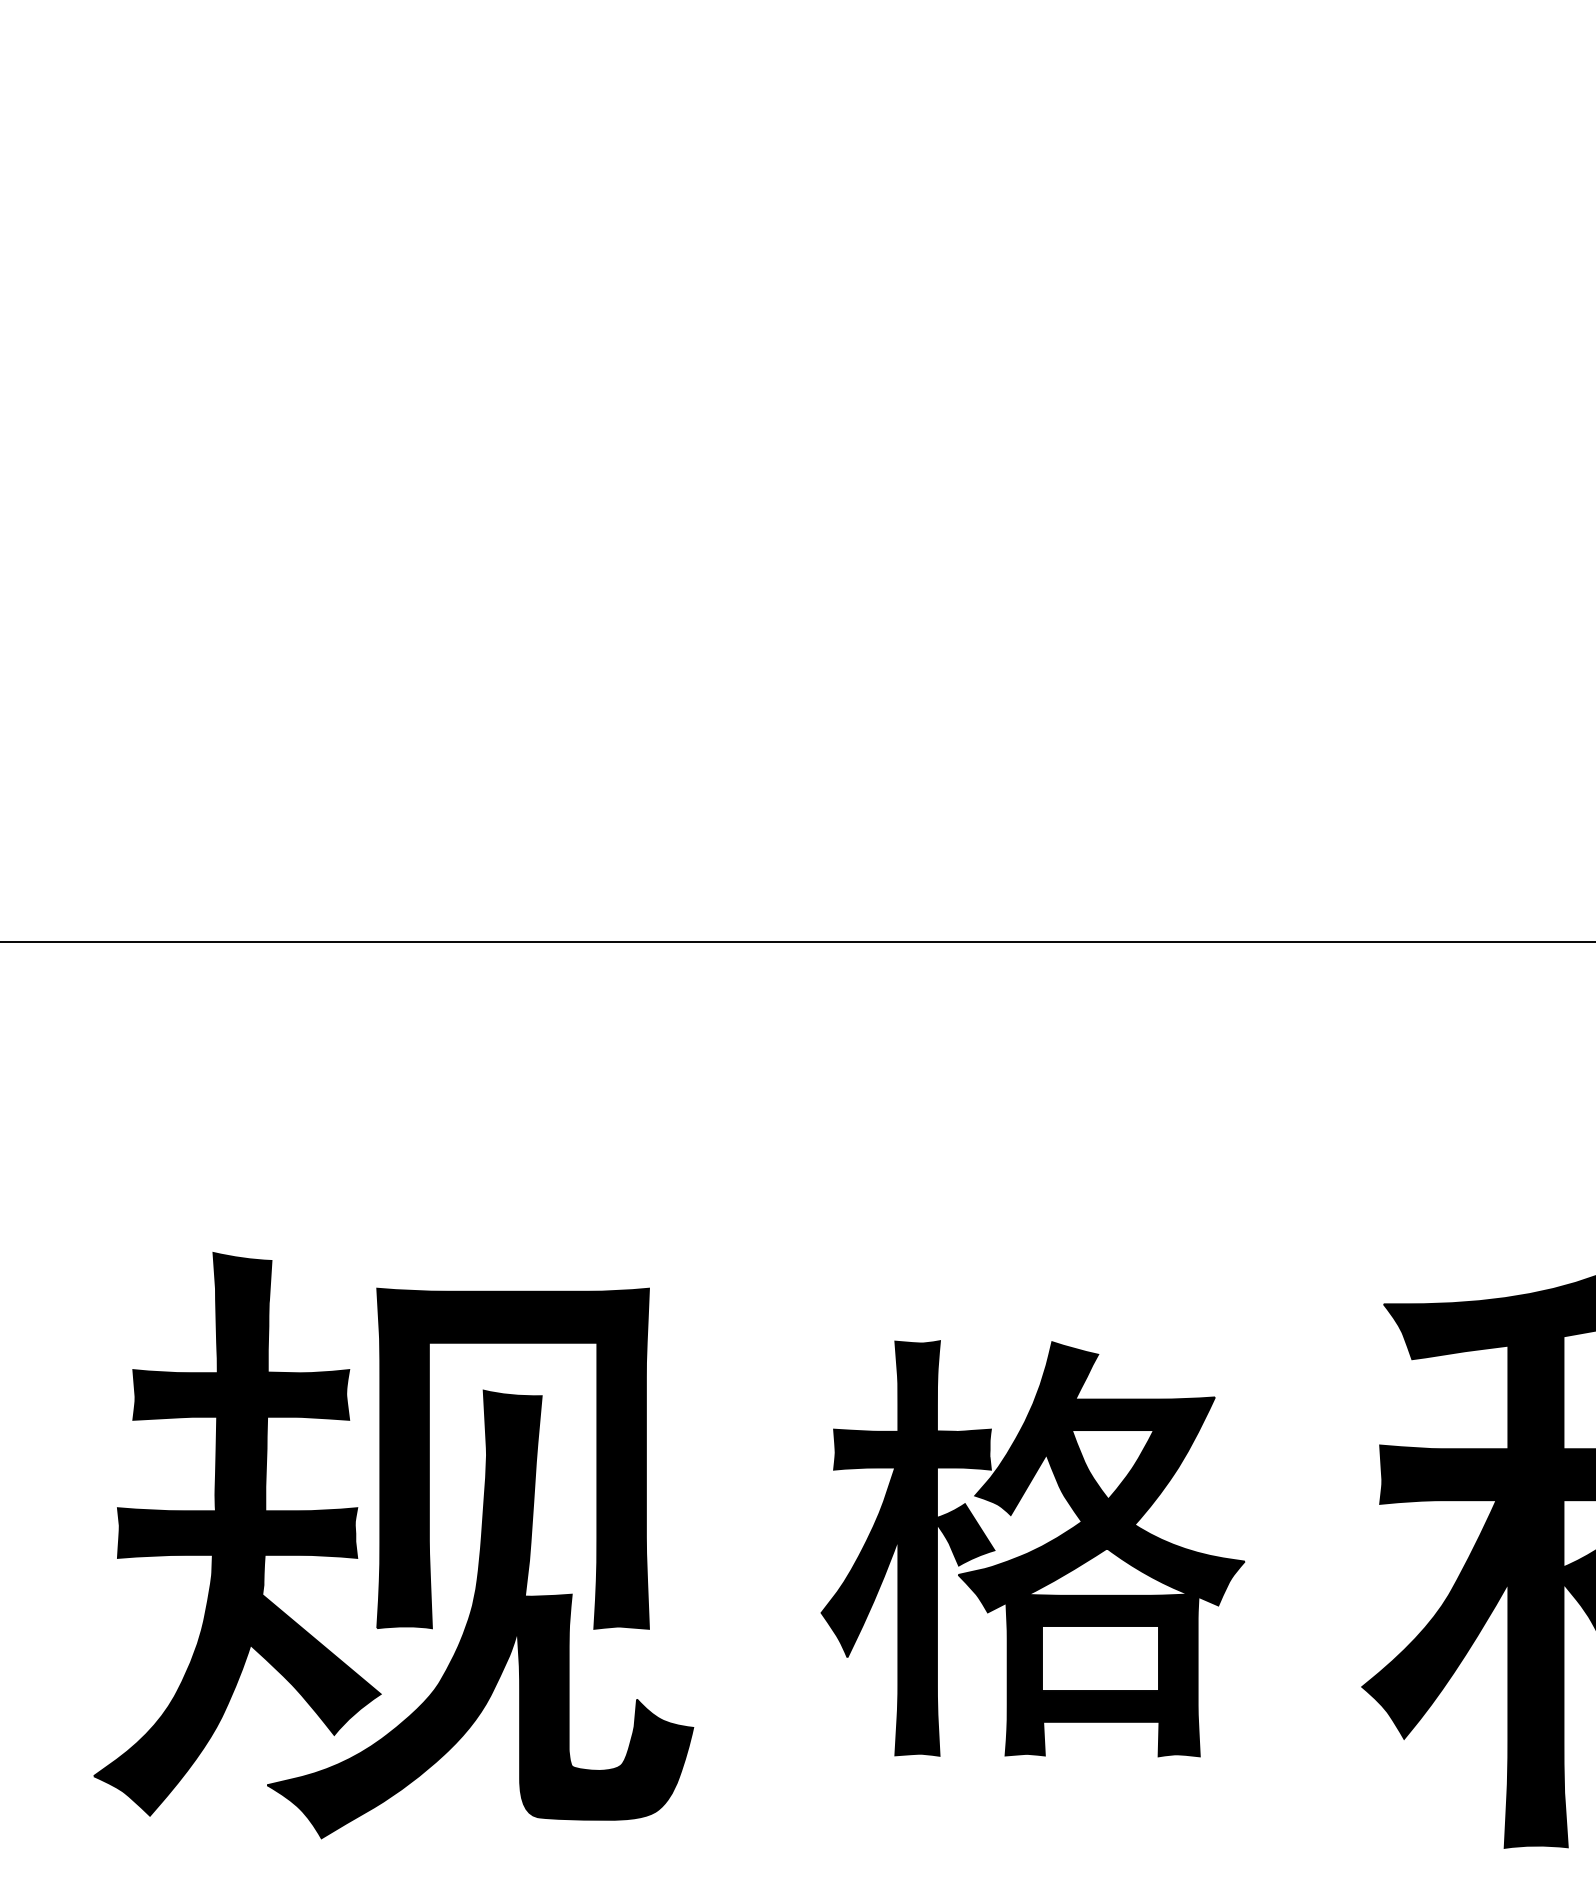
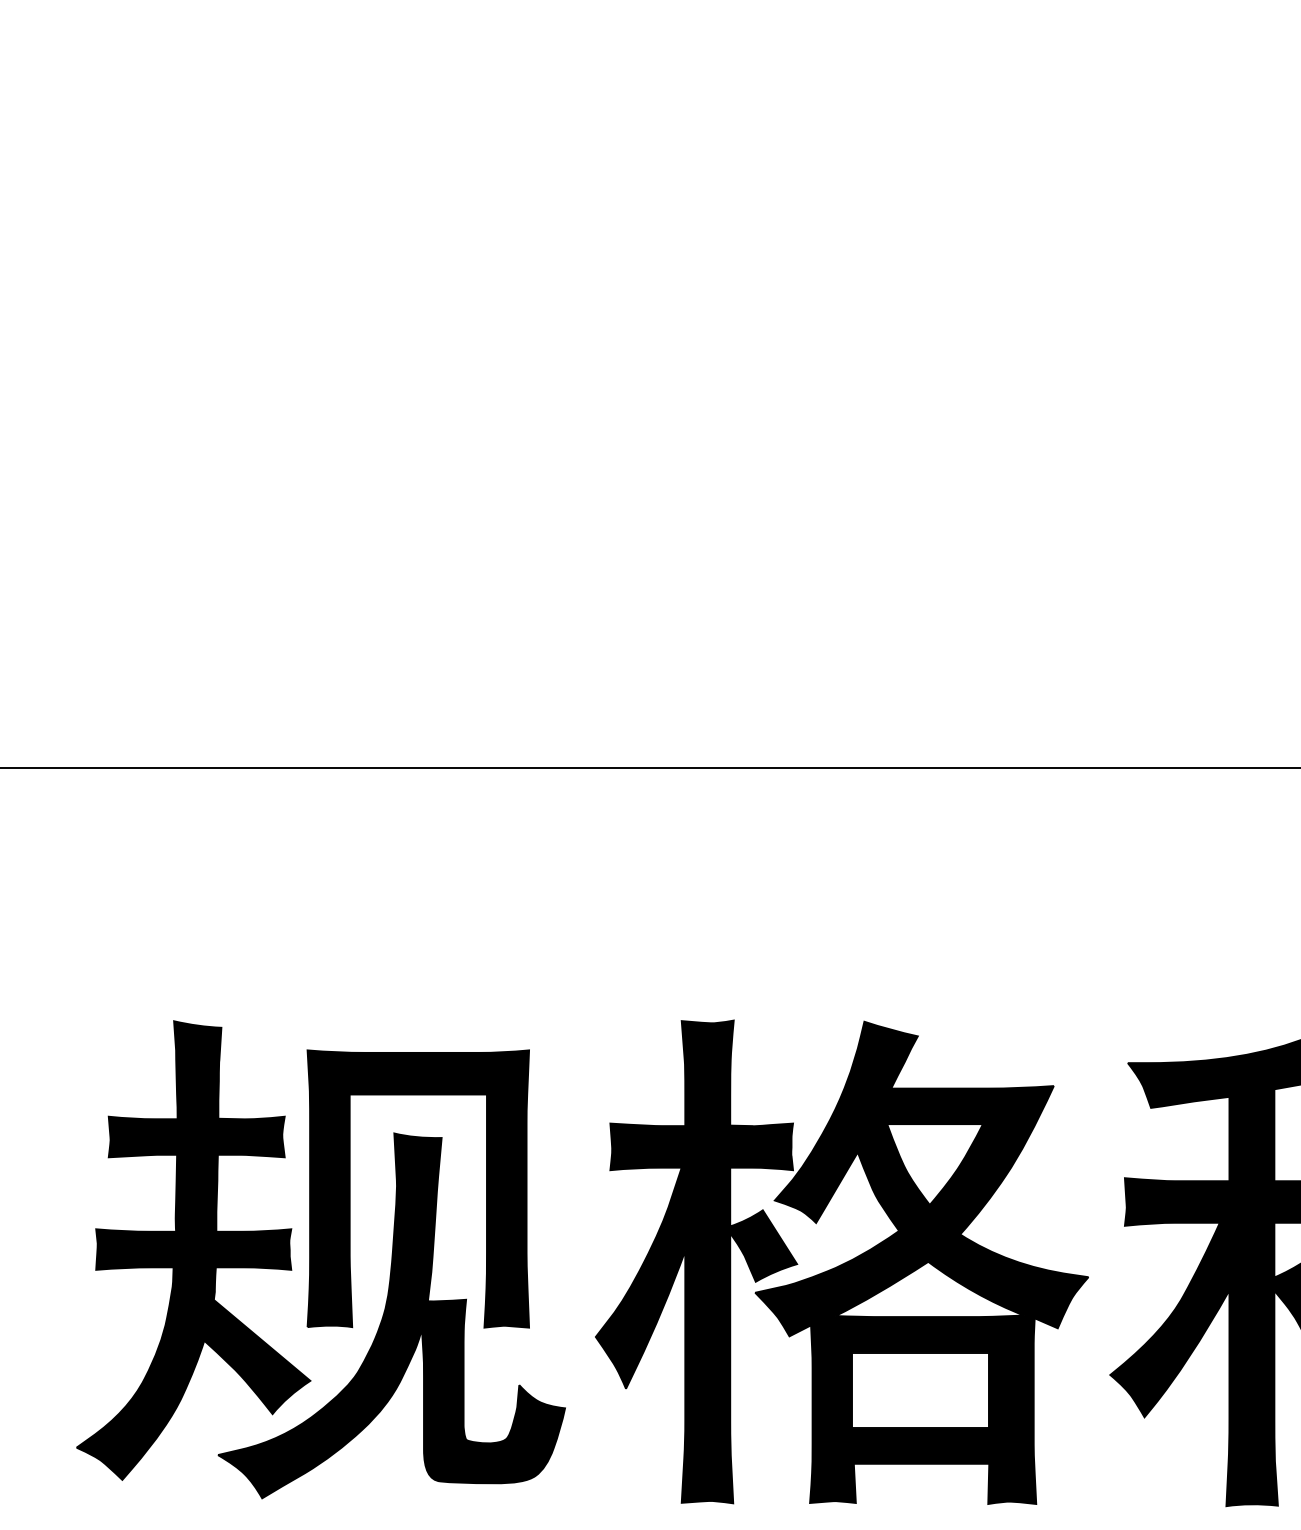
part: (1032, 1548) -> (841, 1262), size x1.43

